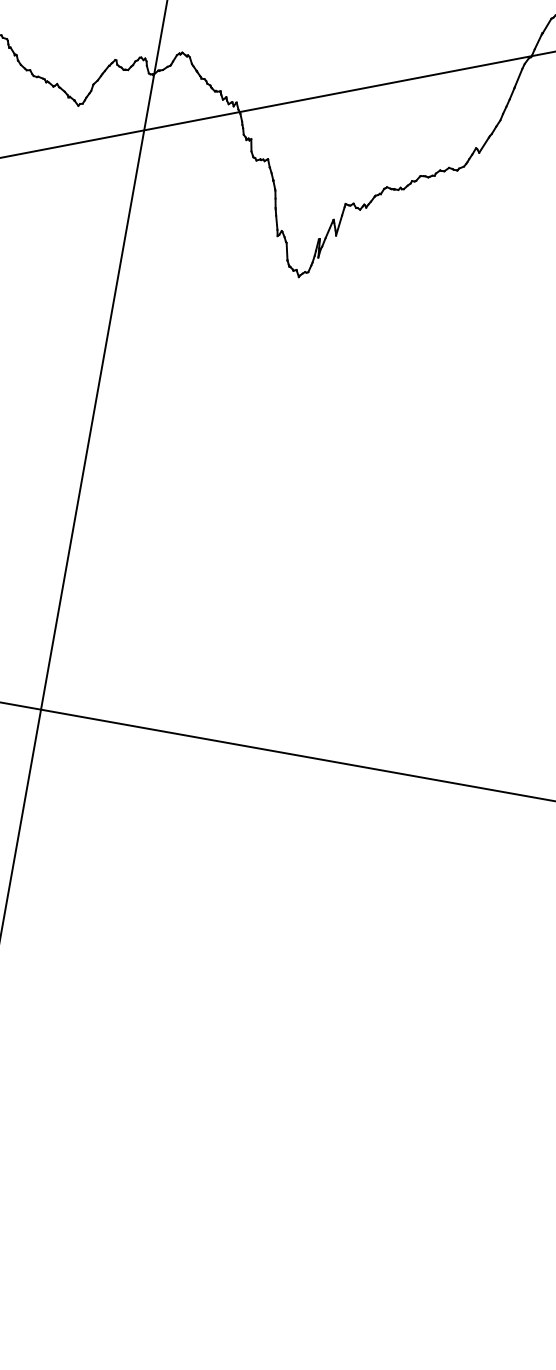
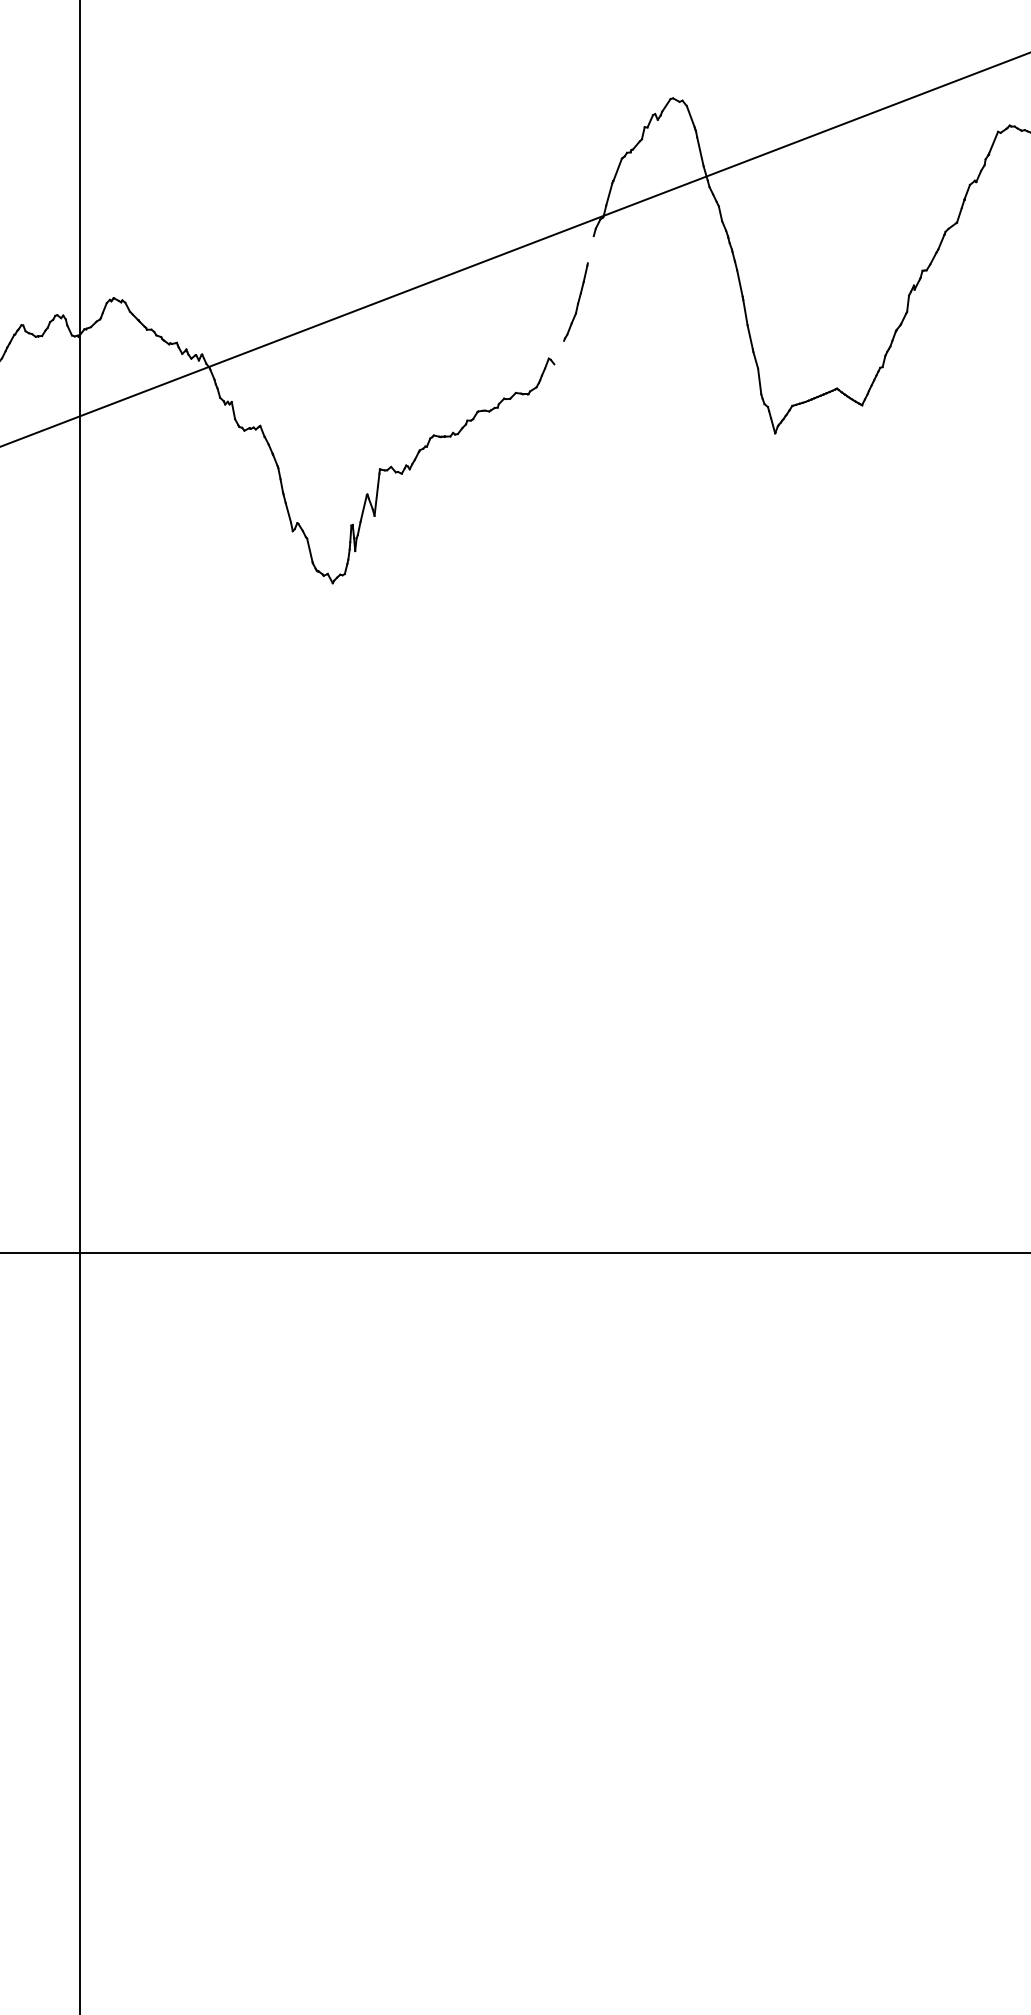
line: (518, 77) -> (590, 249), removed
line: (484, 145) -> (559, 352), removed

